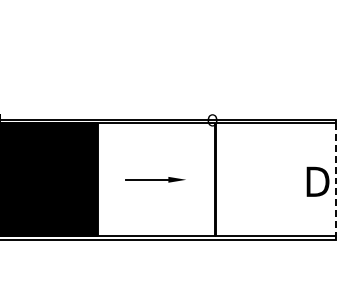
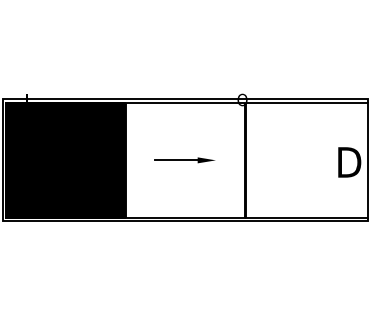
line: (336, 179) -> (368, 160), dashed -> solid

